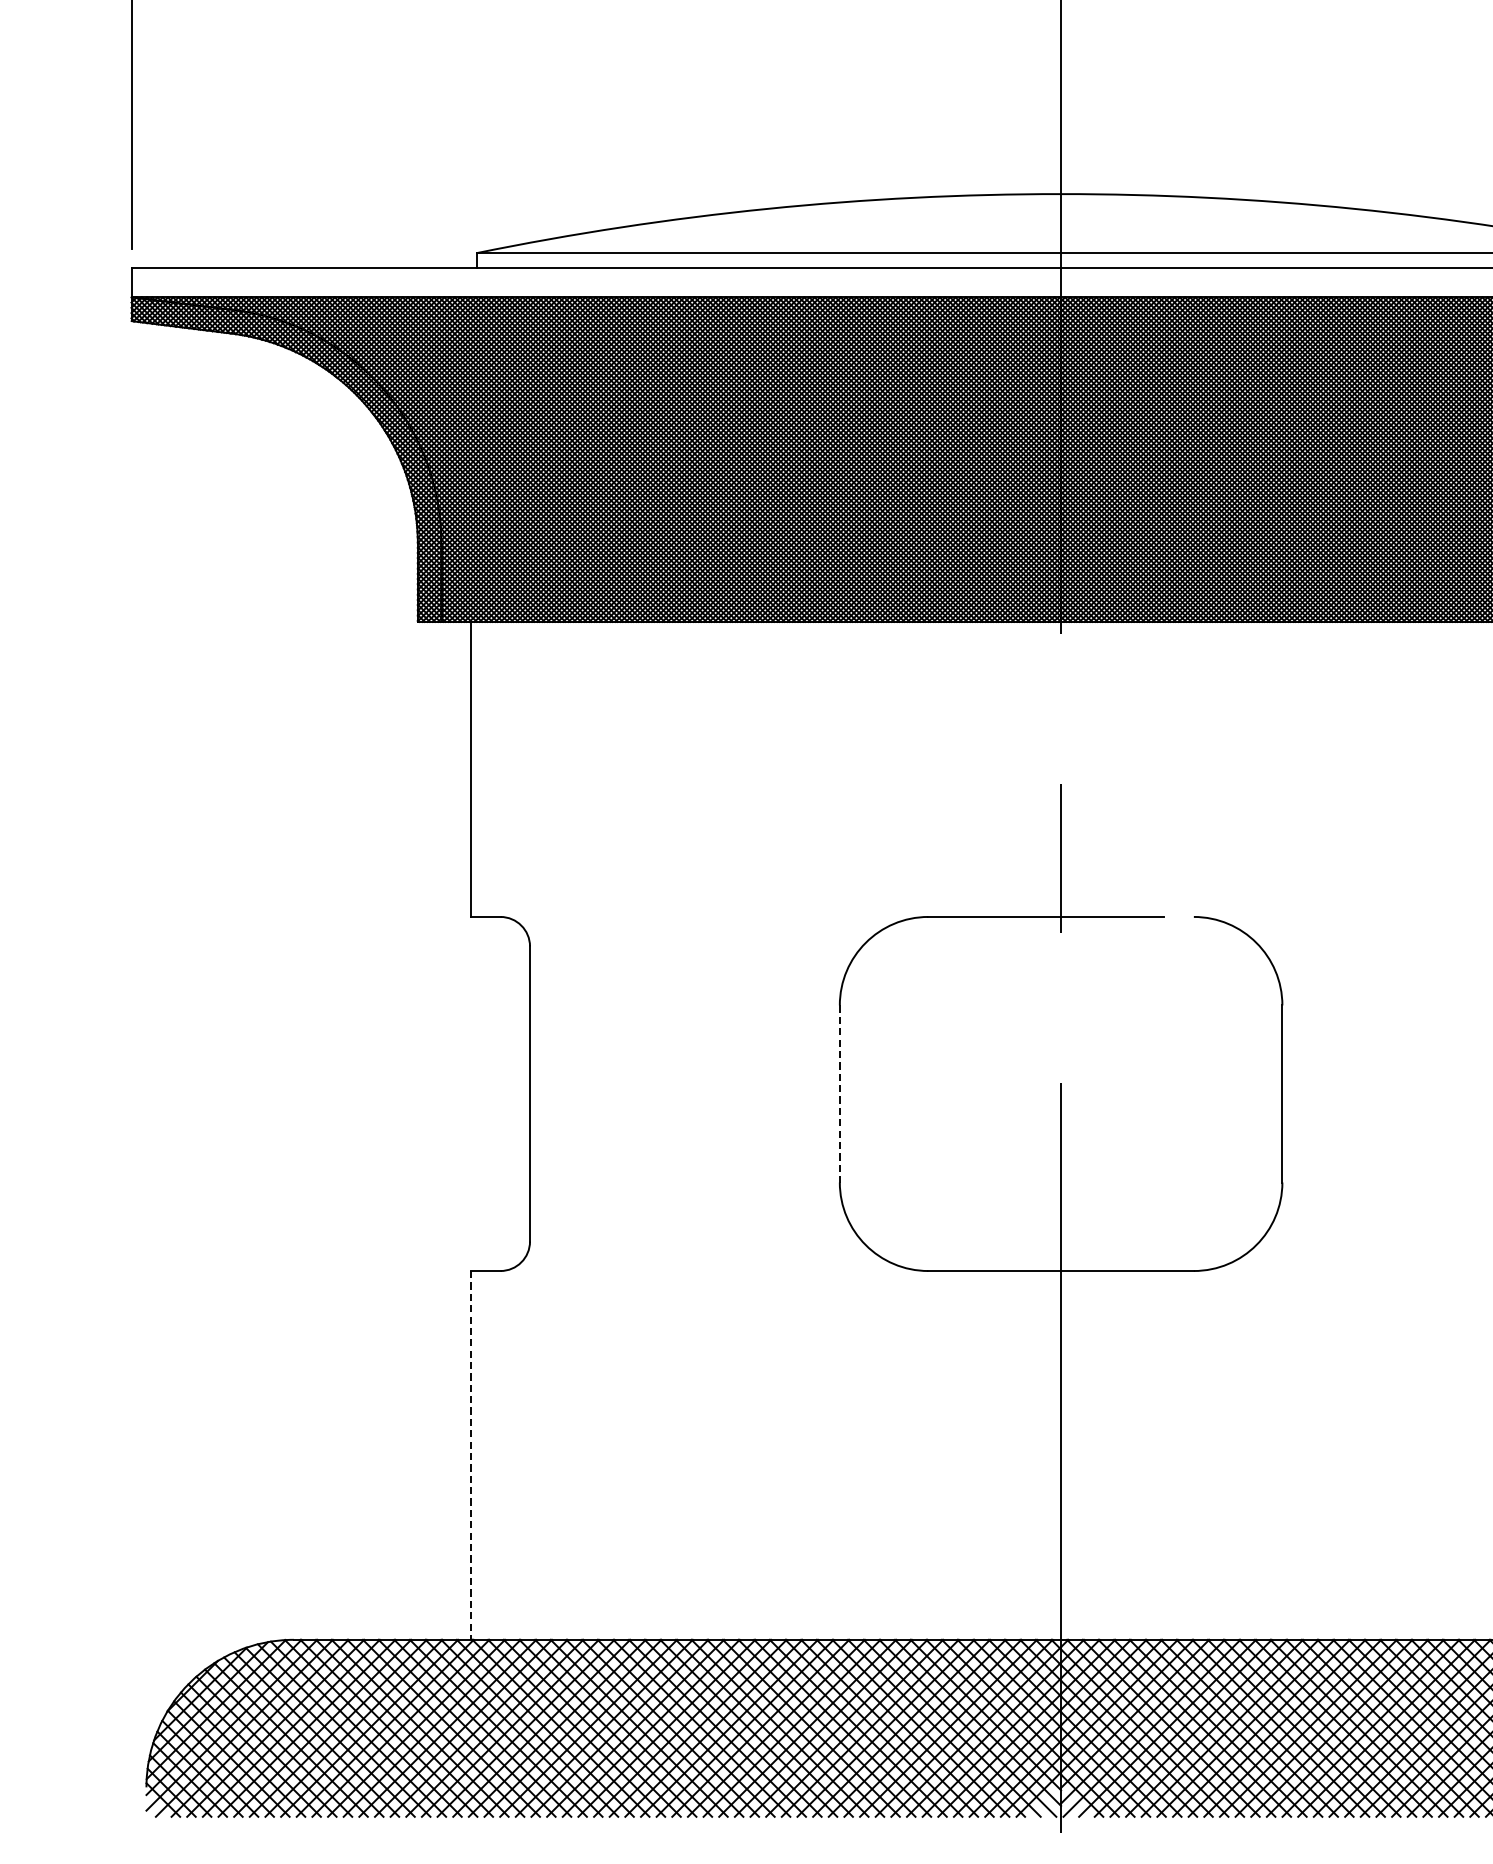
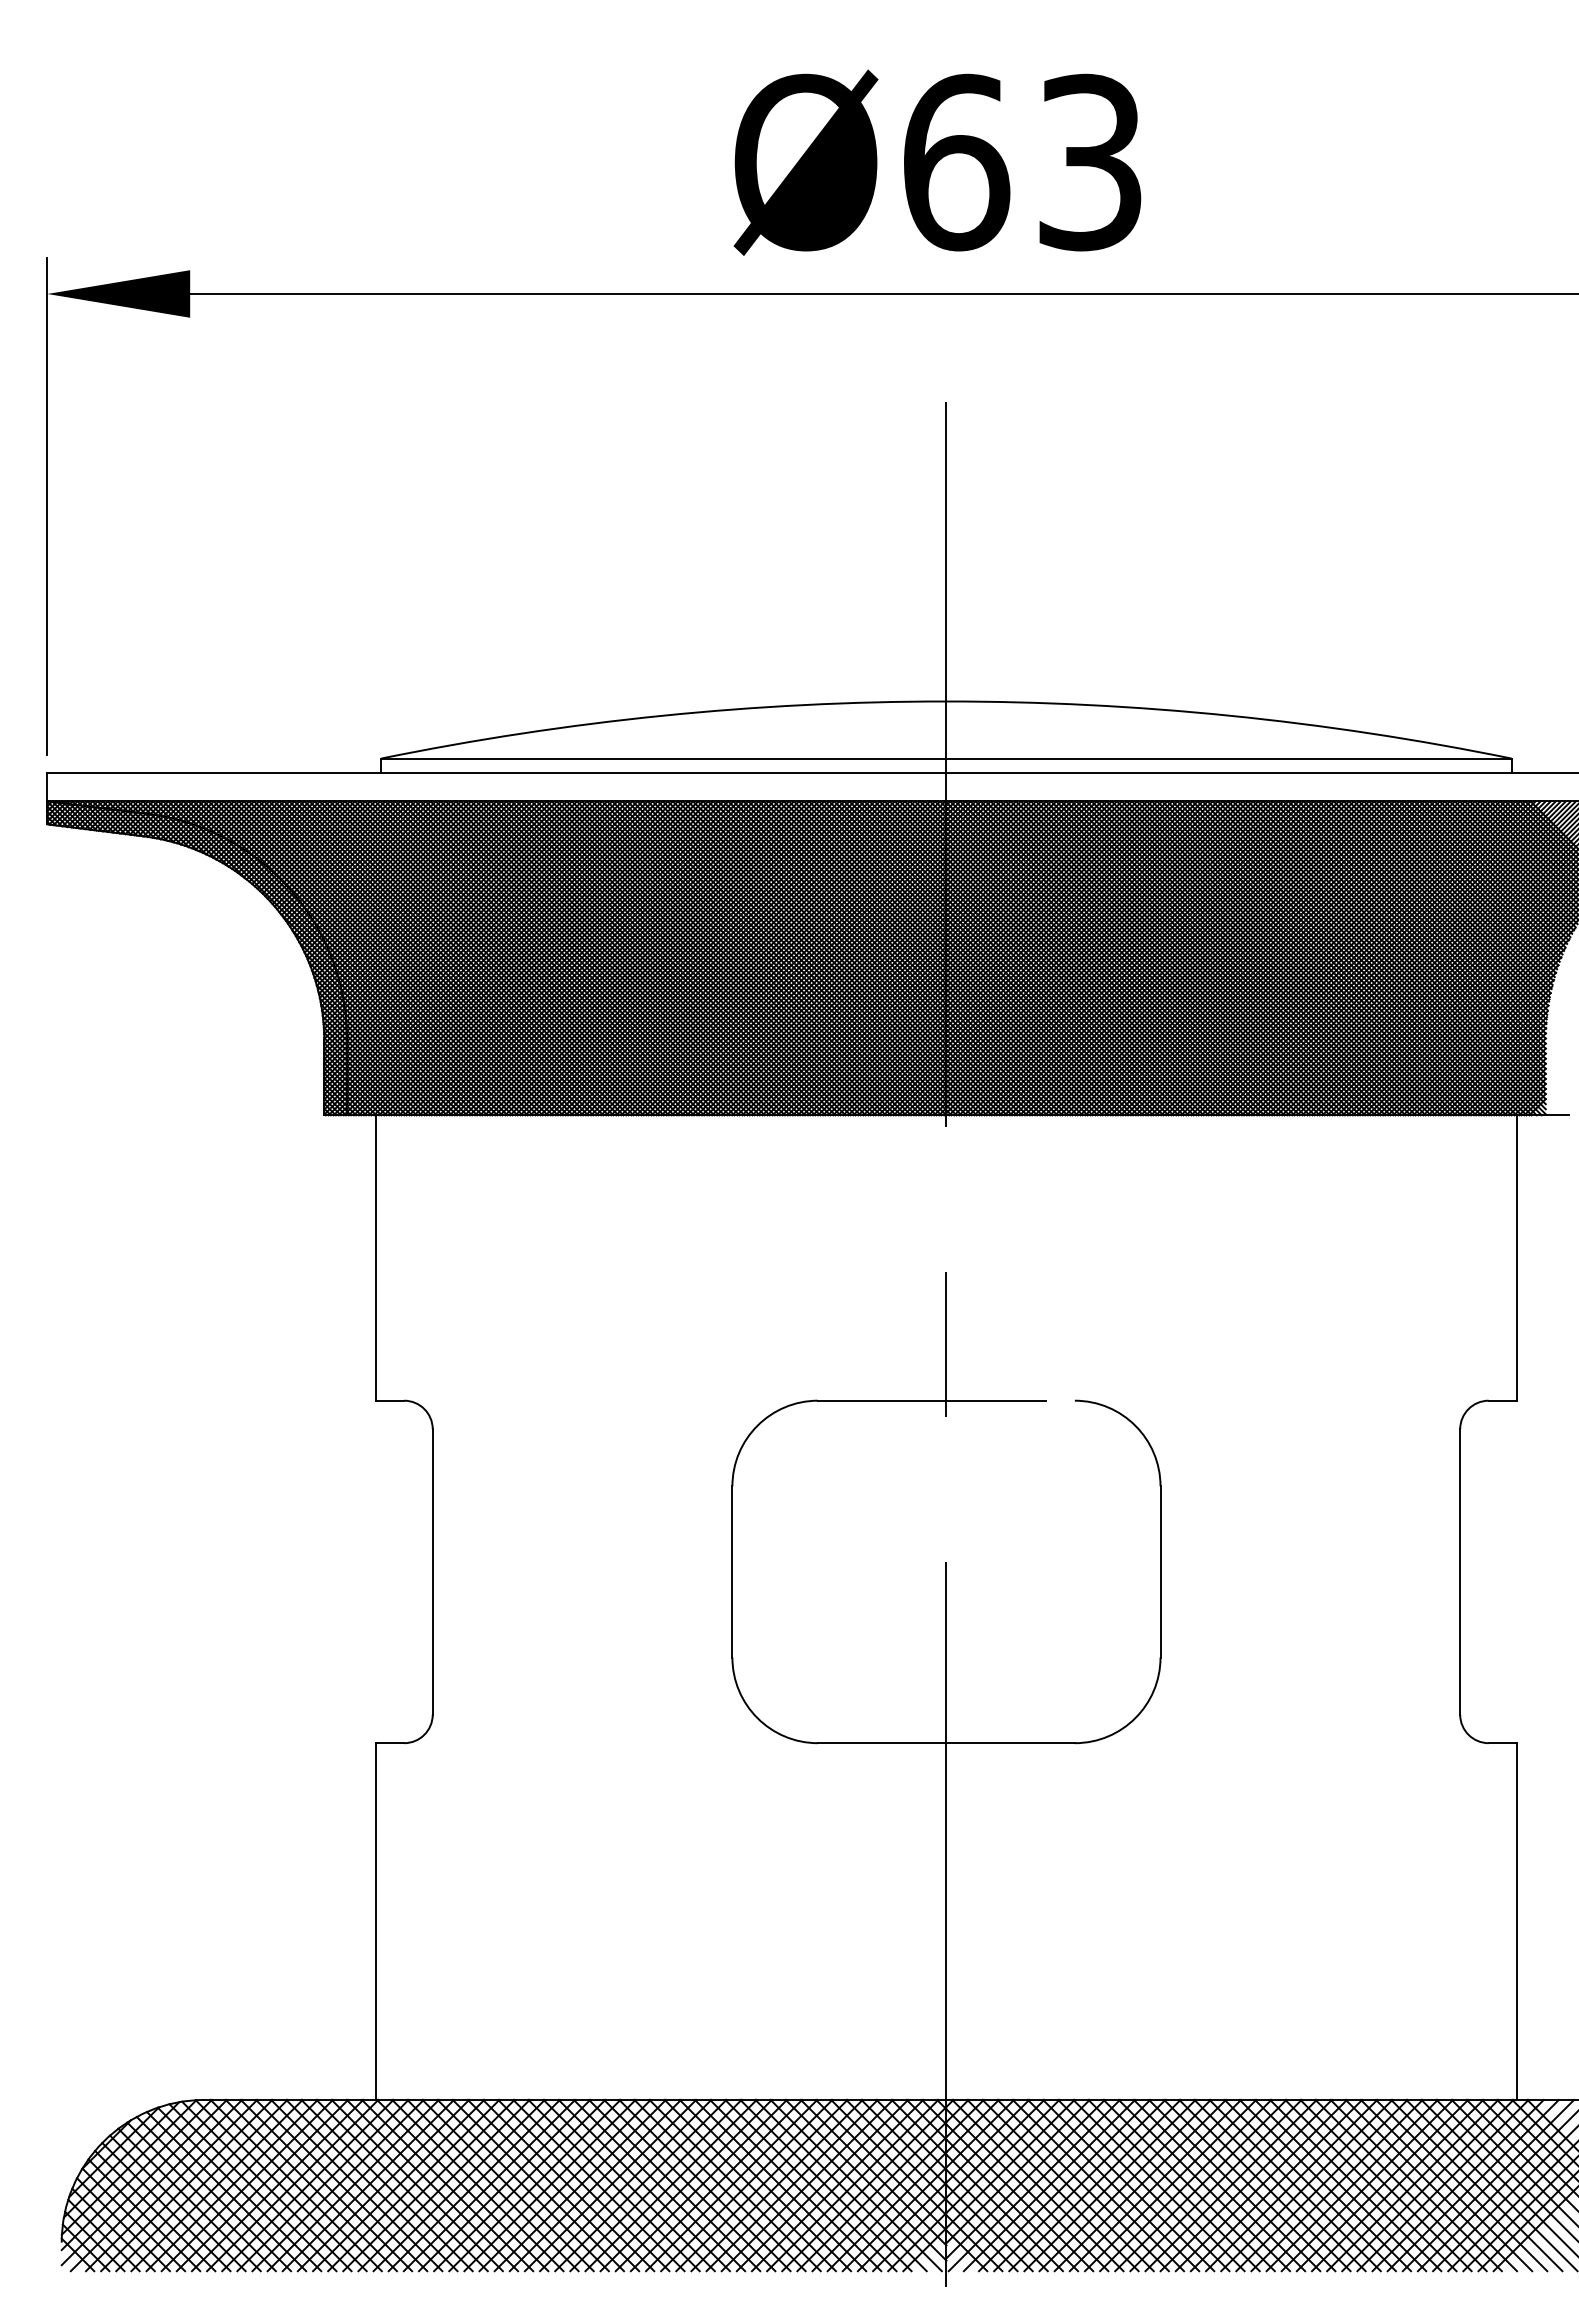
line: (839, 1093) -> (732, 1571), dashed -> solid
line: (470, 1456) -> (375, 1922), dashed -> solid

